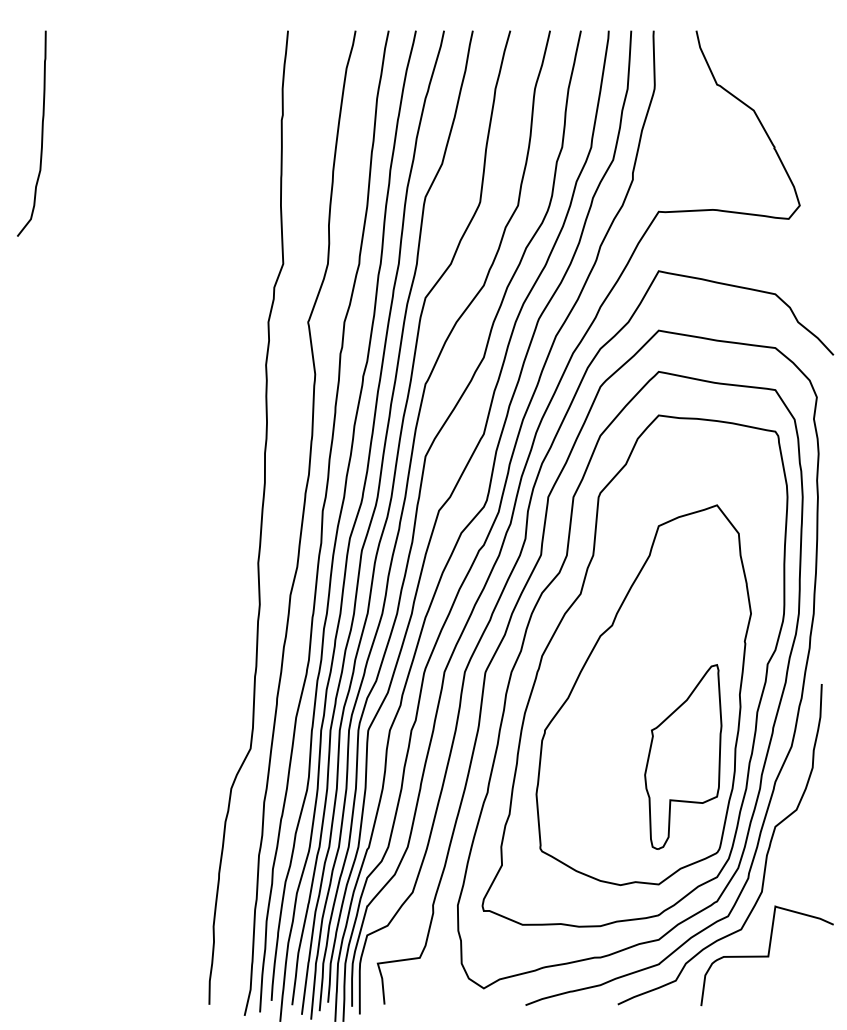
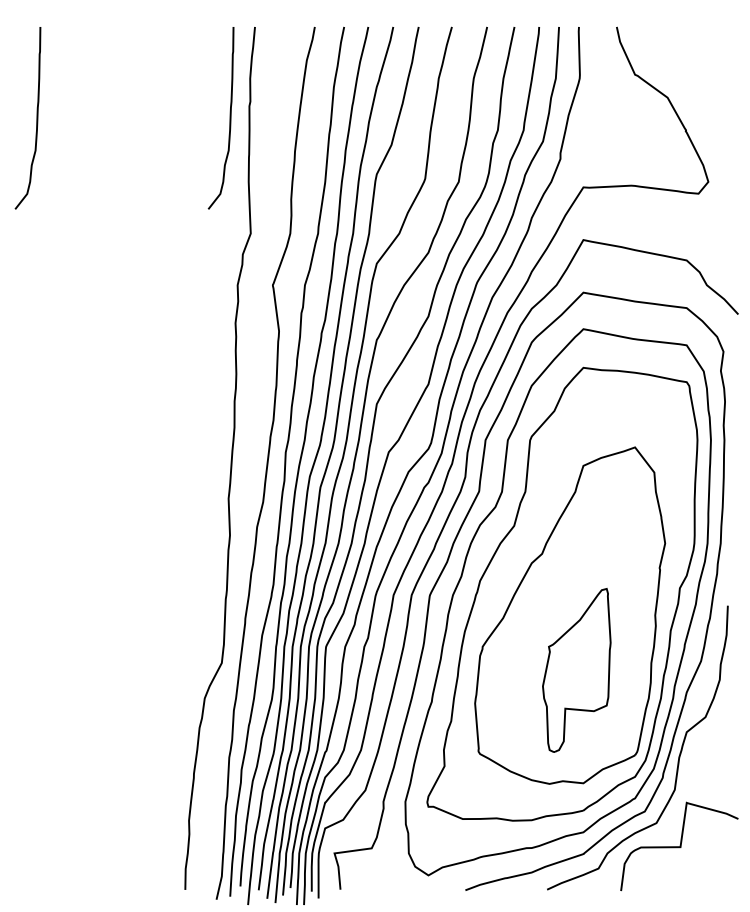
curve: (259, 133) -> (229, 118), added
part: (683, 756) -> (576, 669), moved

